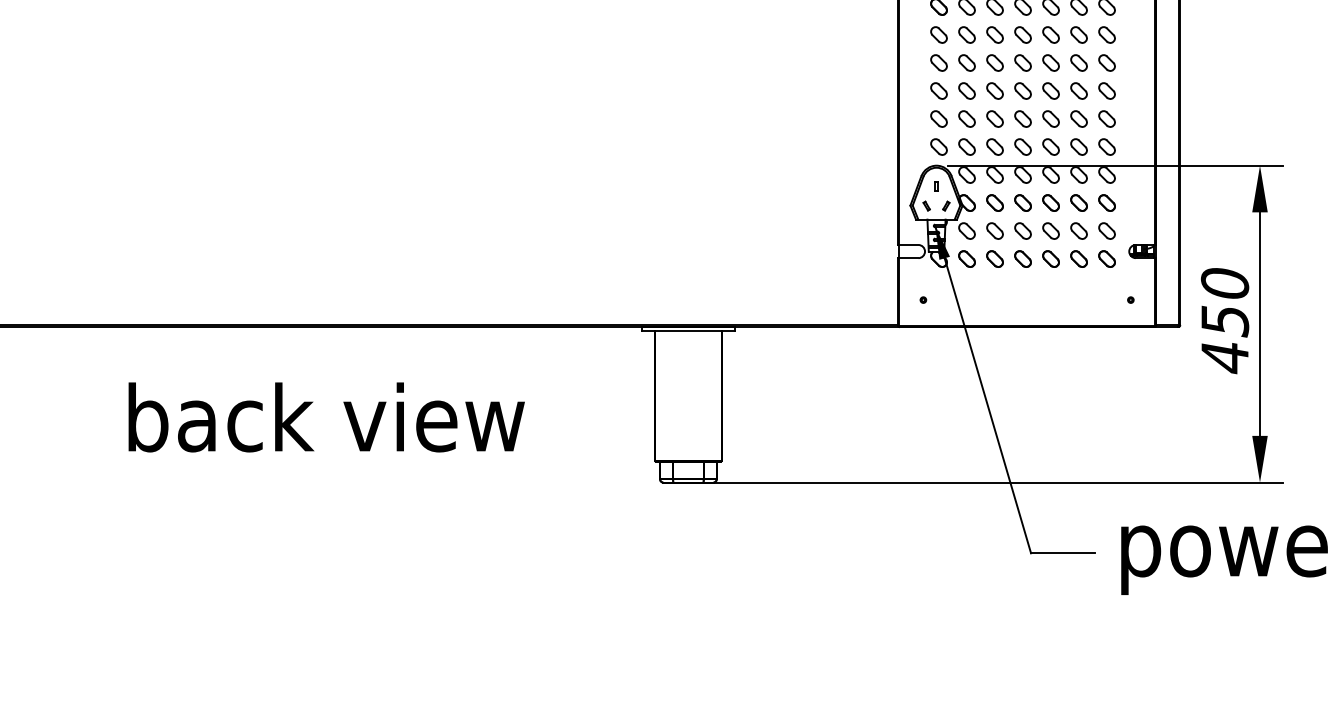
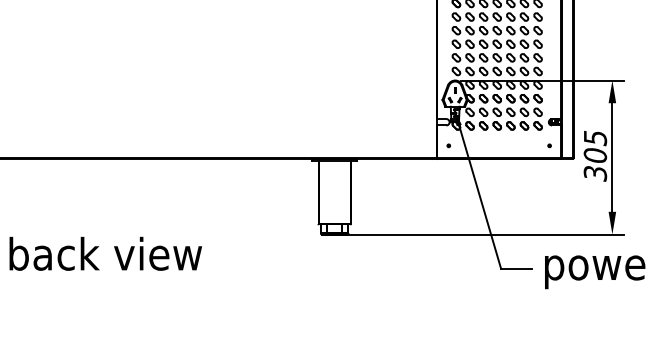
text: (1225, 319) -> (595, 155), 450 -> 305
text: (325, 416) -> (105, 253), moved

